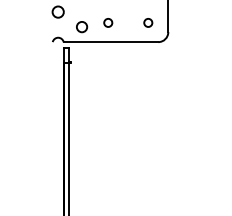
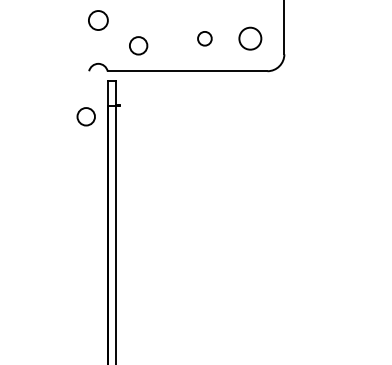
circle: (108, 22) -> (205, 38), moved
circle: (148, 22) -> (250, 38), size x1.6
circle: (51, 69) -> (87, 117), added

